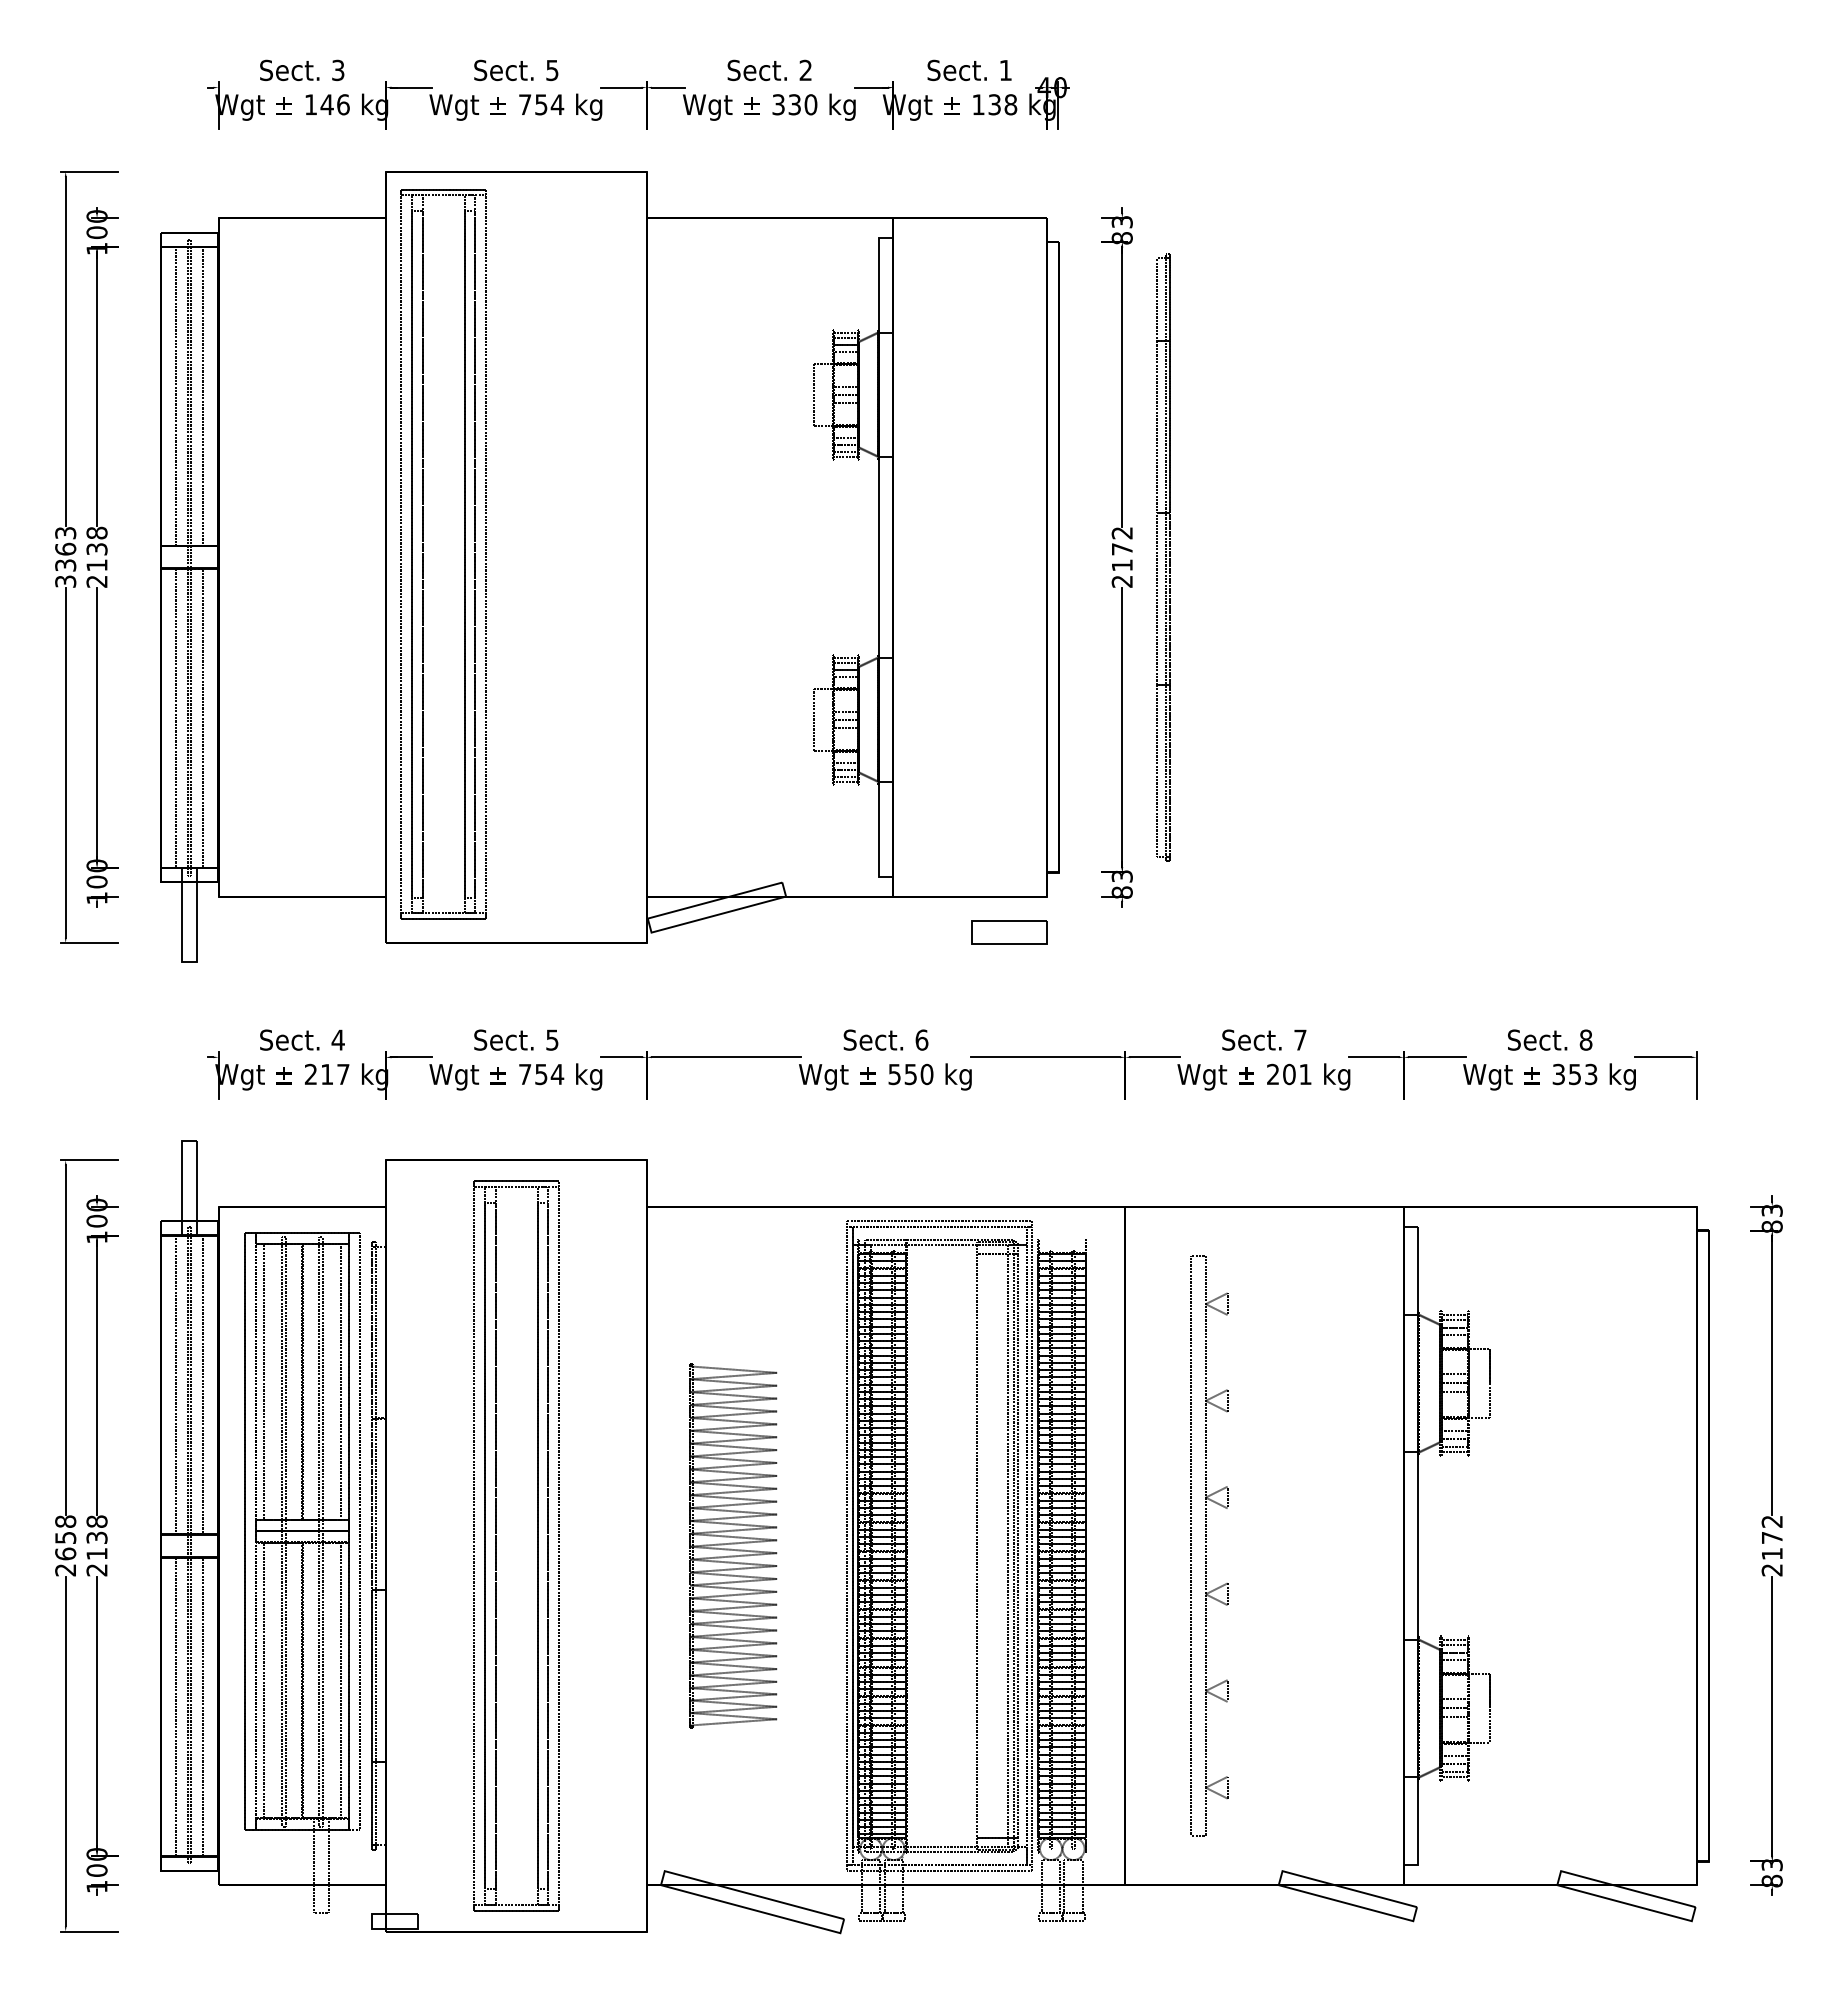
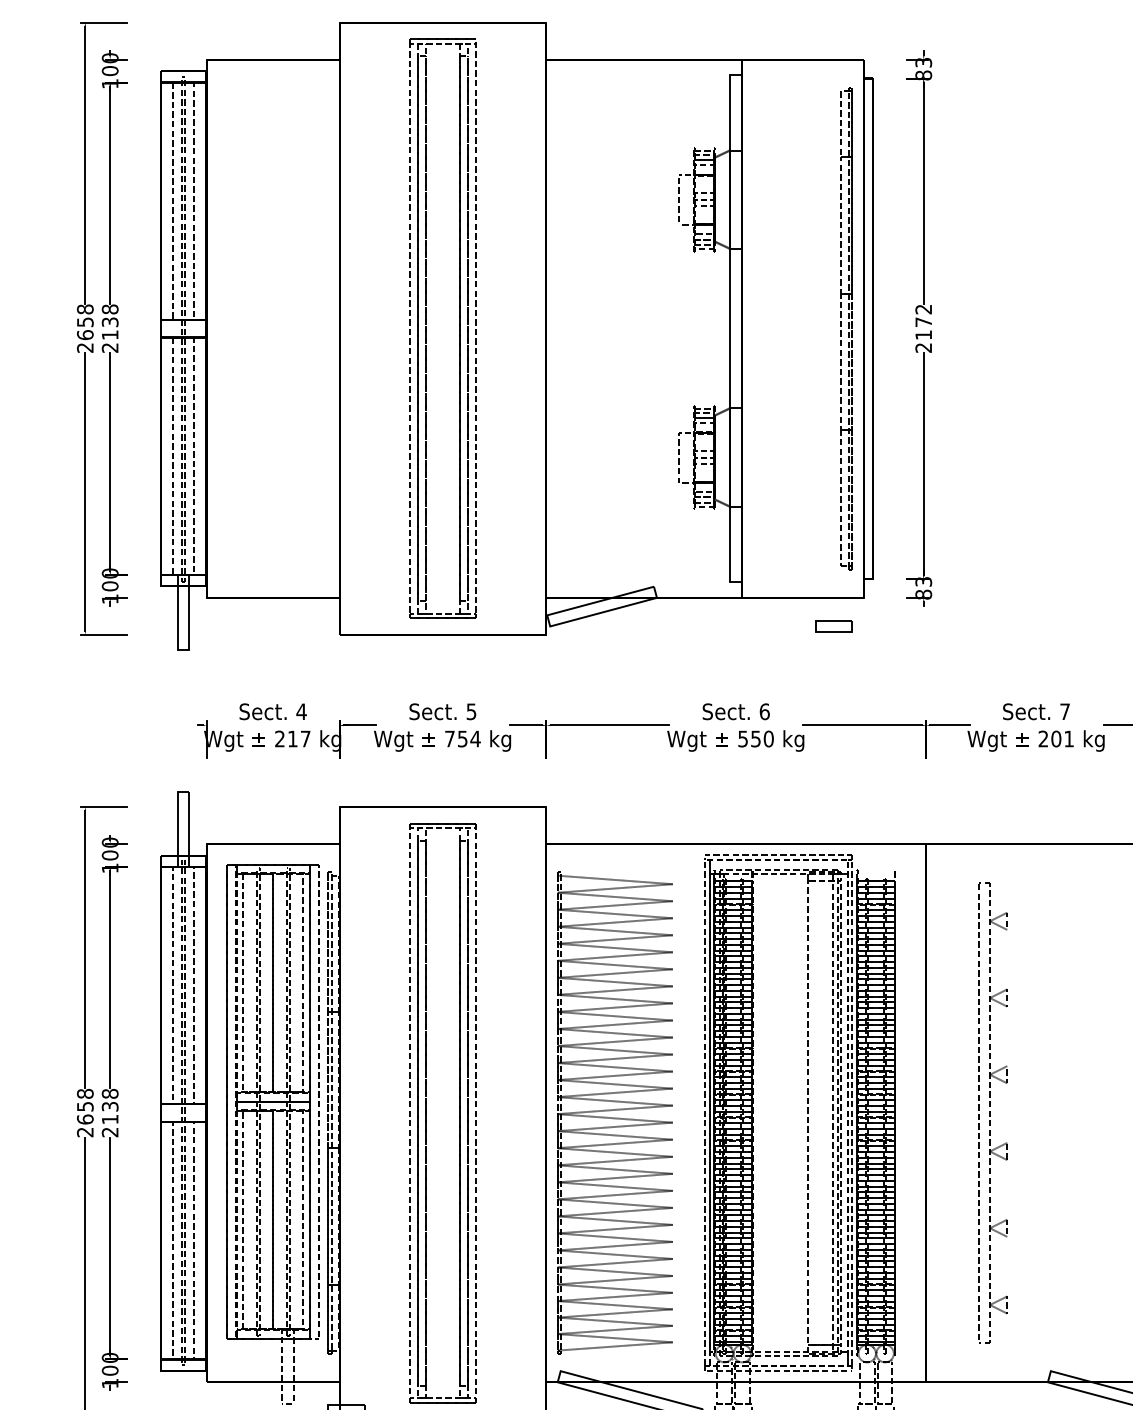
part: (423, 554) -> (427, 328), moved
text: (65, 556) -> (85, 328), 3363 -> 2658
part: (1163, 557) -> (846, 328), moved
part: (1008, 932) -> (833, 626), size x0.62
part: (733, 1545) -> (615, 1112), size x1.67

